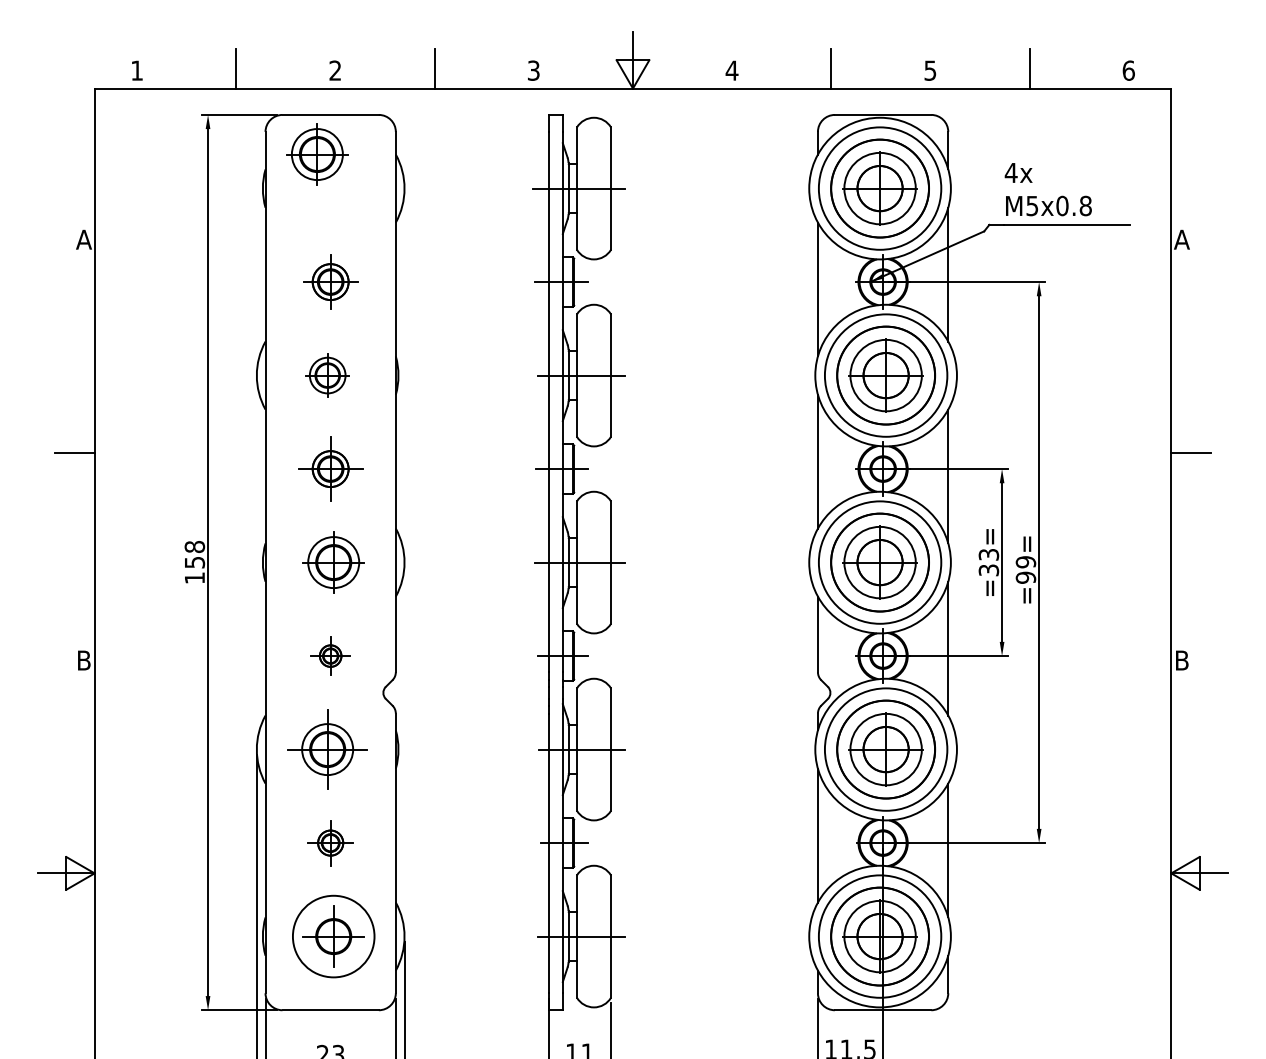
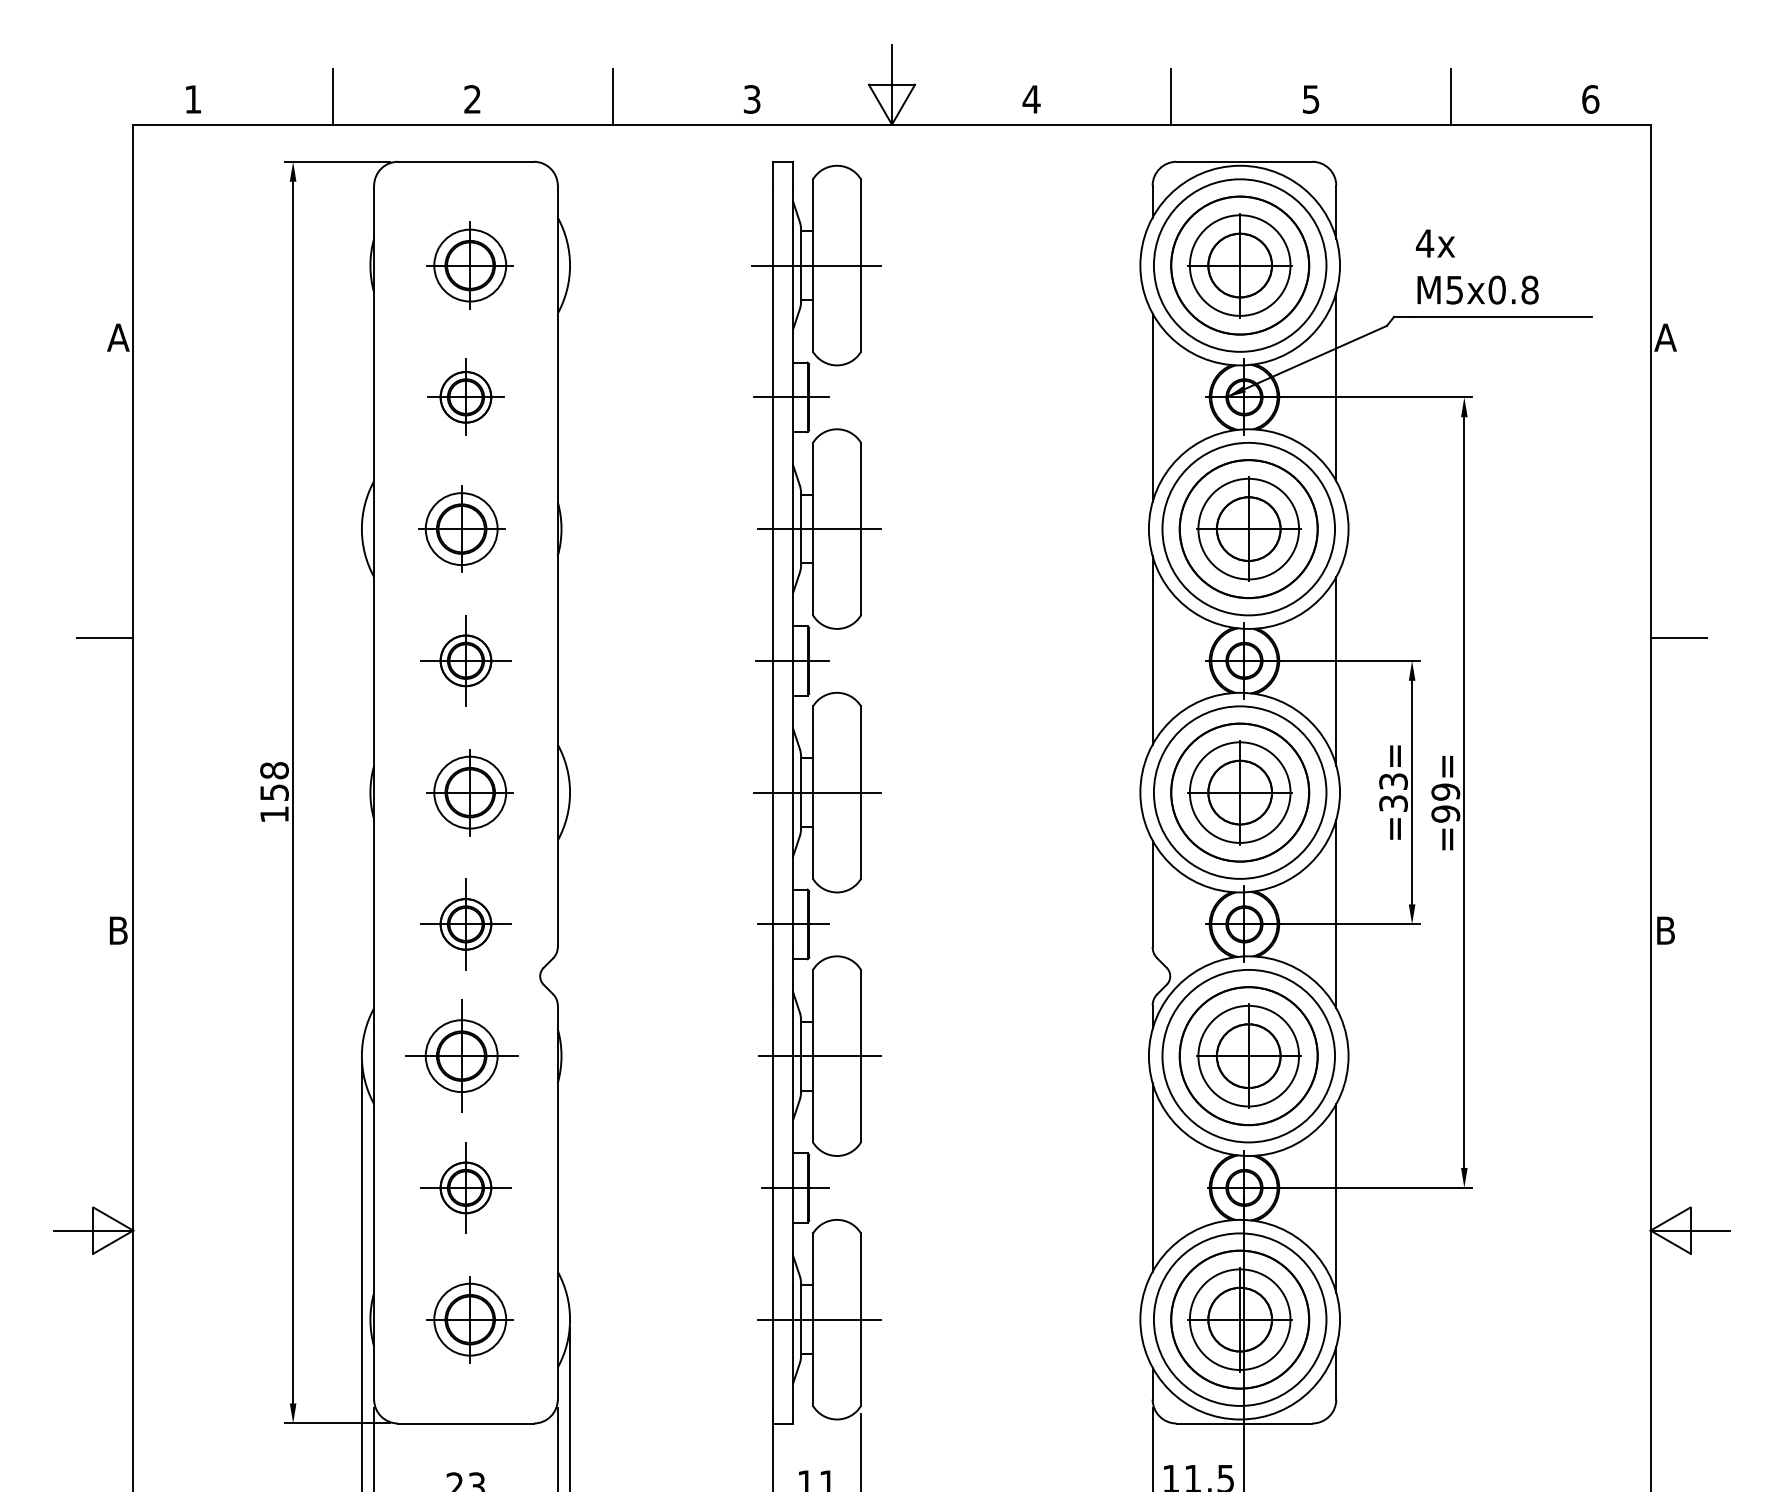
part: (316, 154) -> (469, 265), moved
part: (327, 375) -> (461, 528), size x1.43
part: (330, 656) -> (465, 924), size x1.67
part: (330, 842) -> (465, 1187), size x1.43
circle: (333, 936) -> (470, 1319), size x0.62

